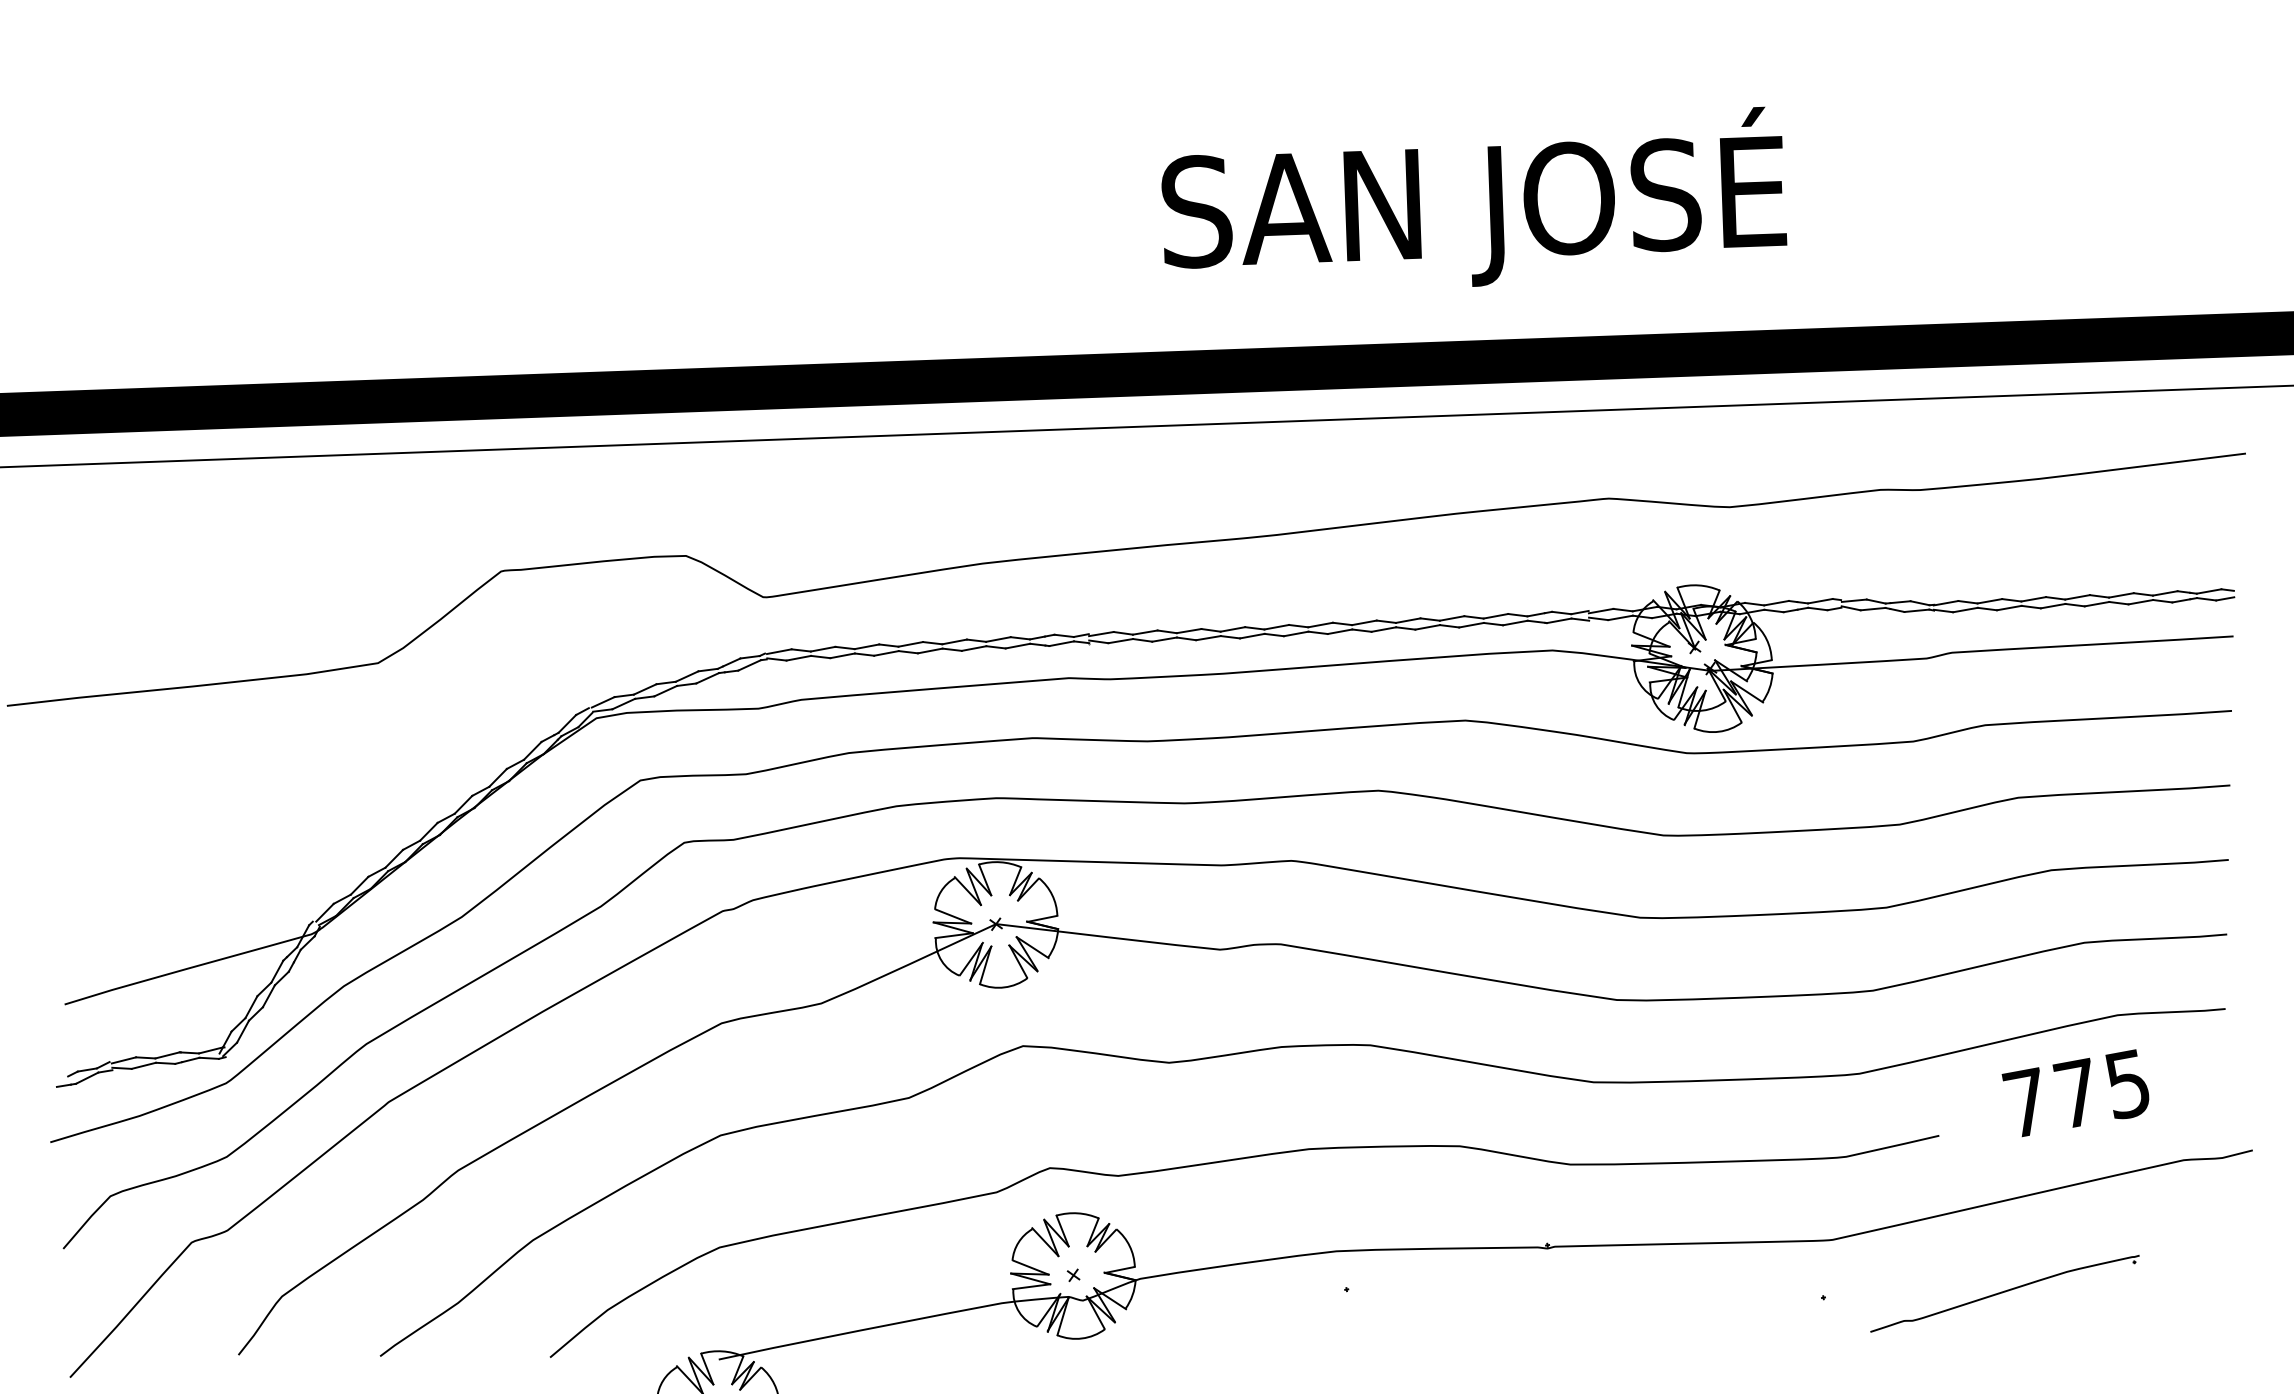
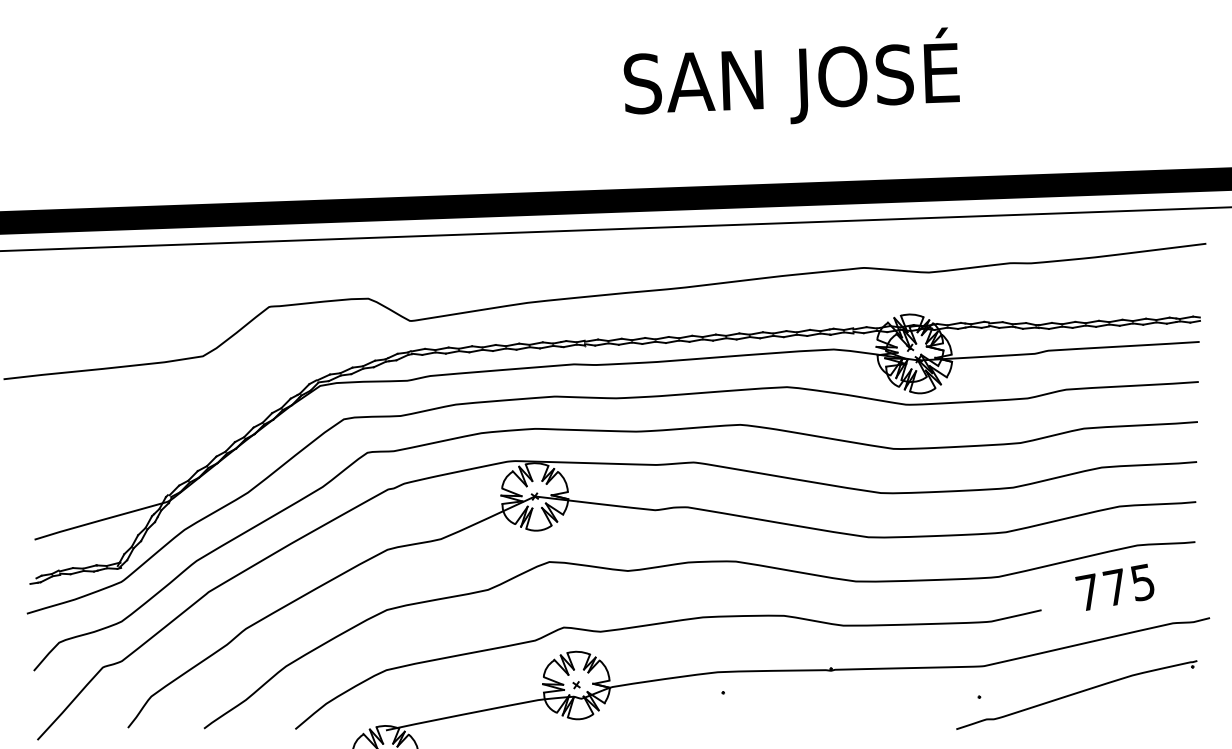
text: (1473, 196) -> (791, 75), moved
part: (2004, 1292) -> (1076, 694), size x1.67

